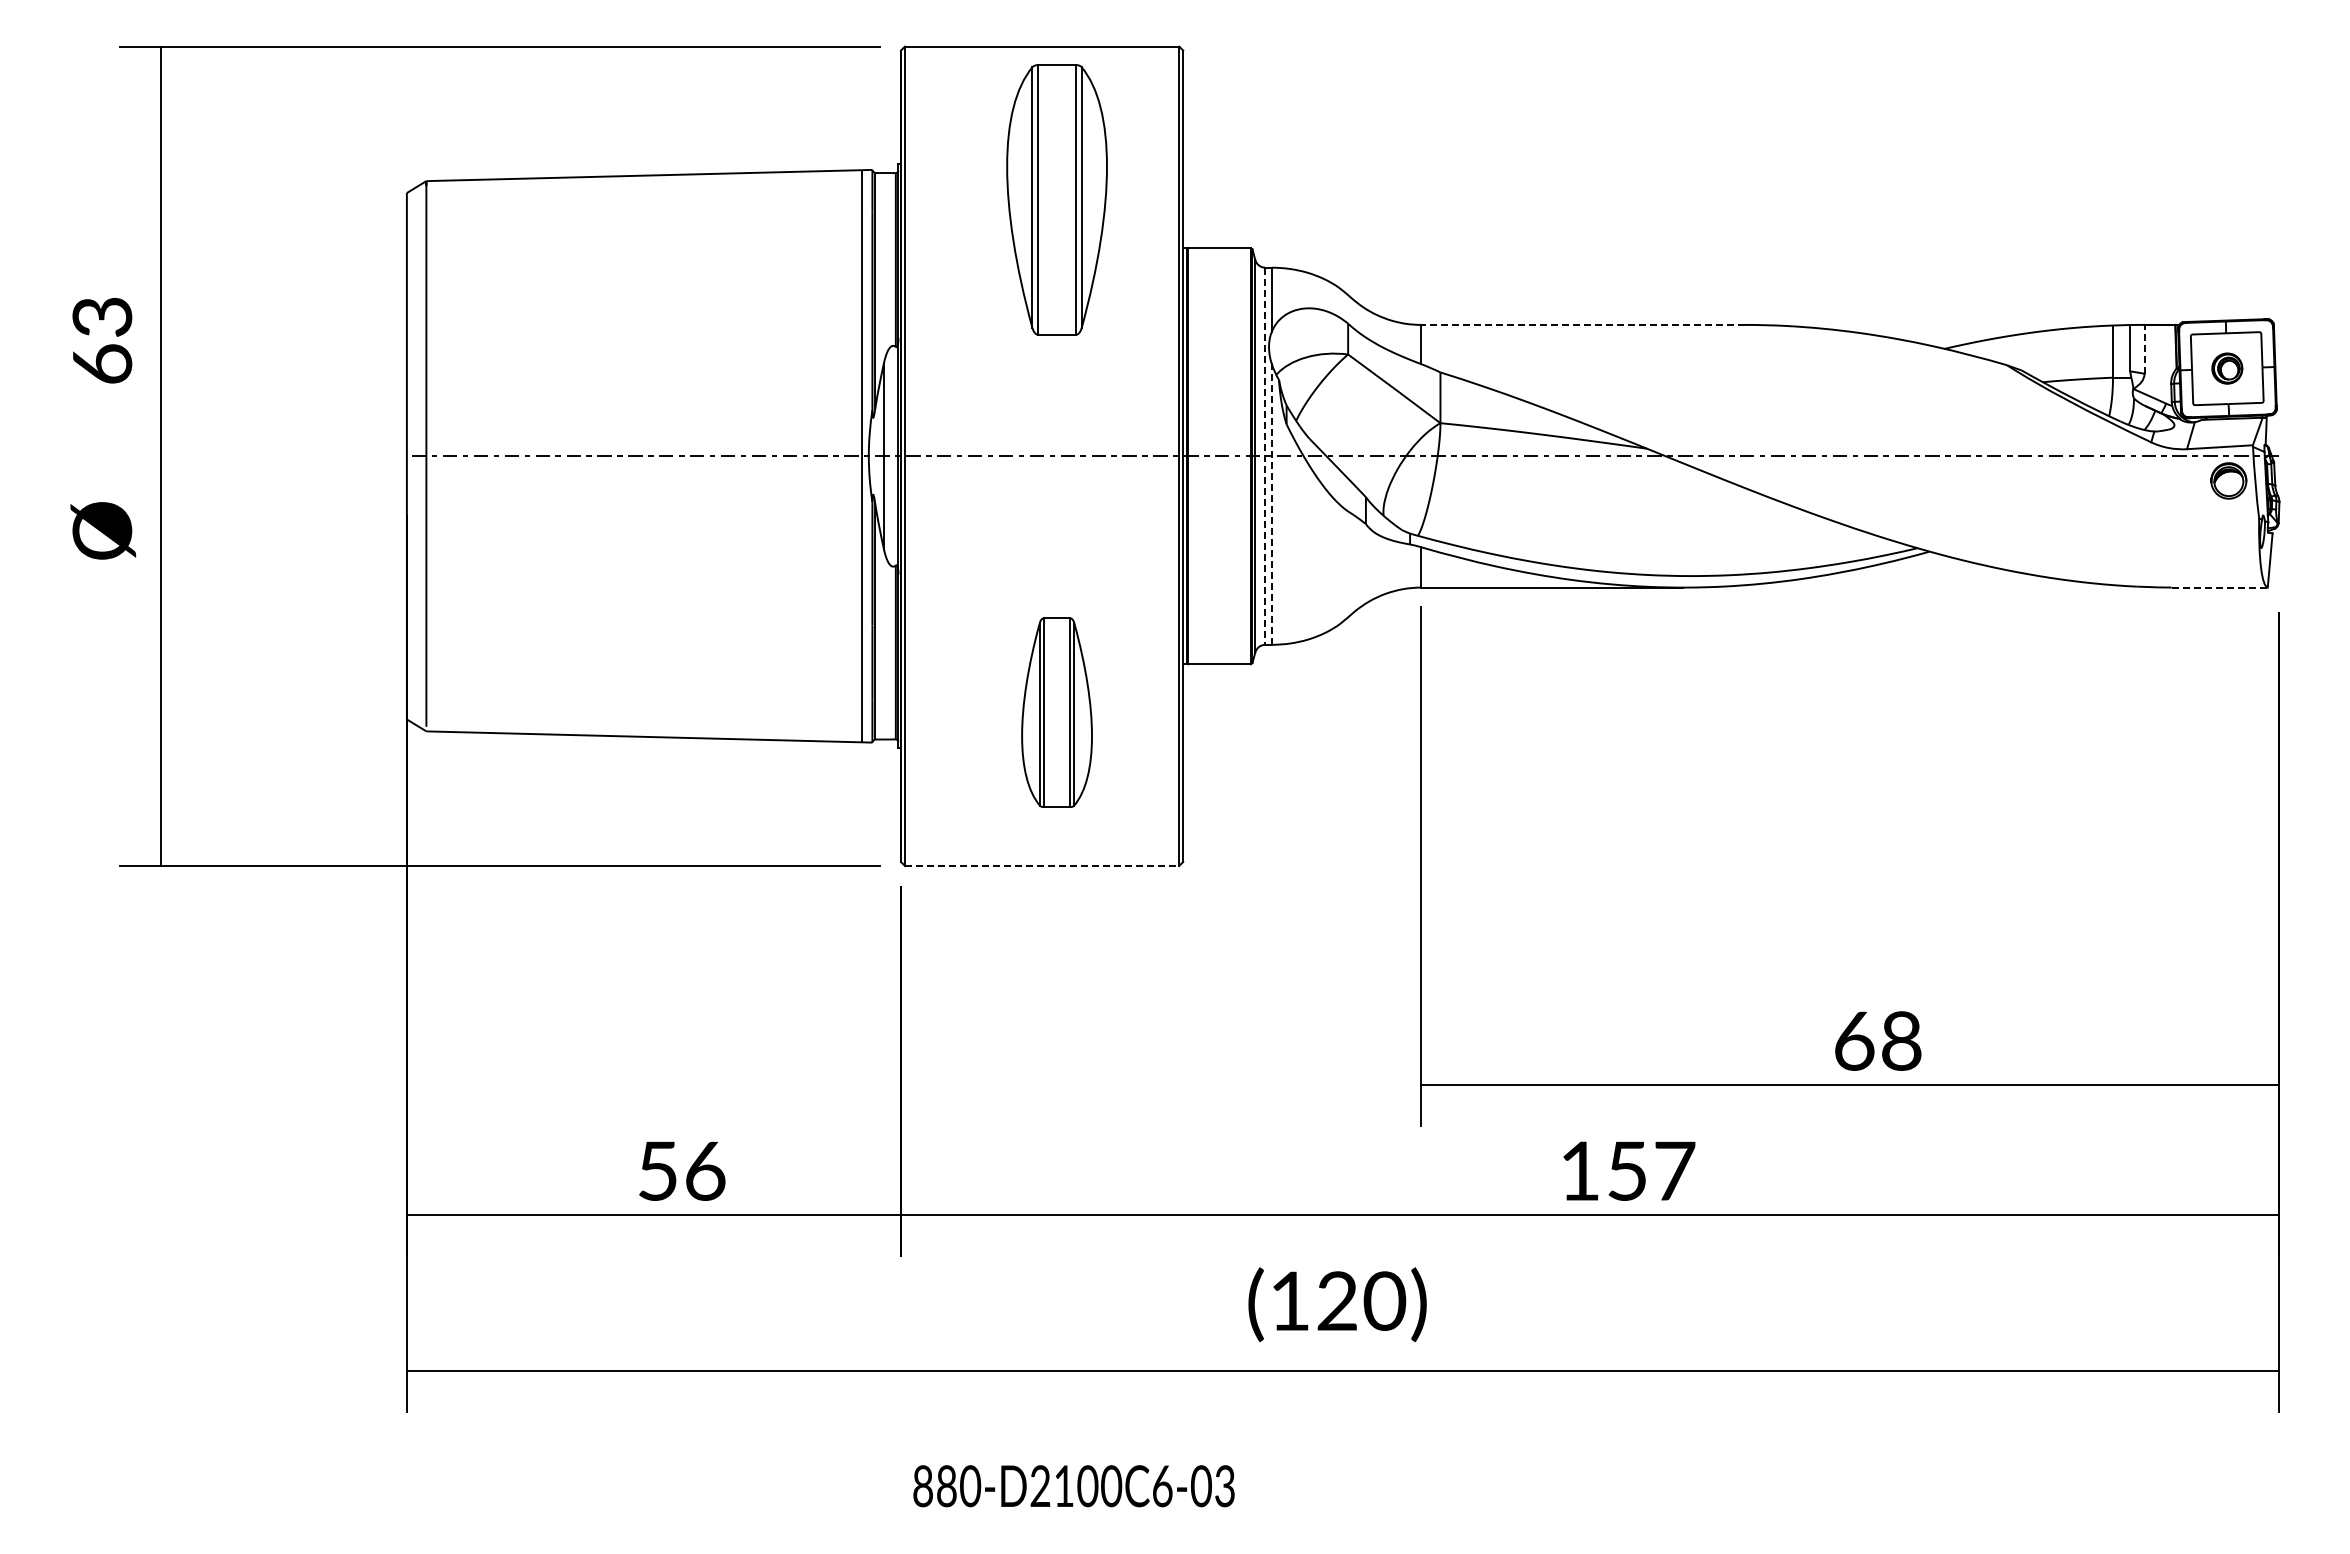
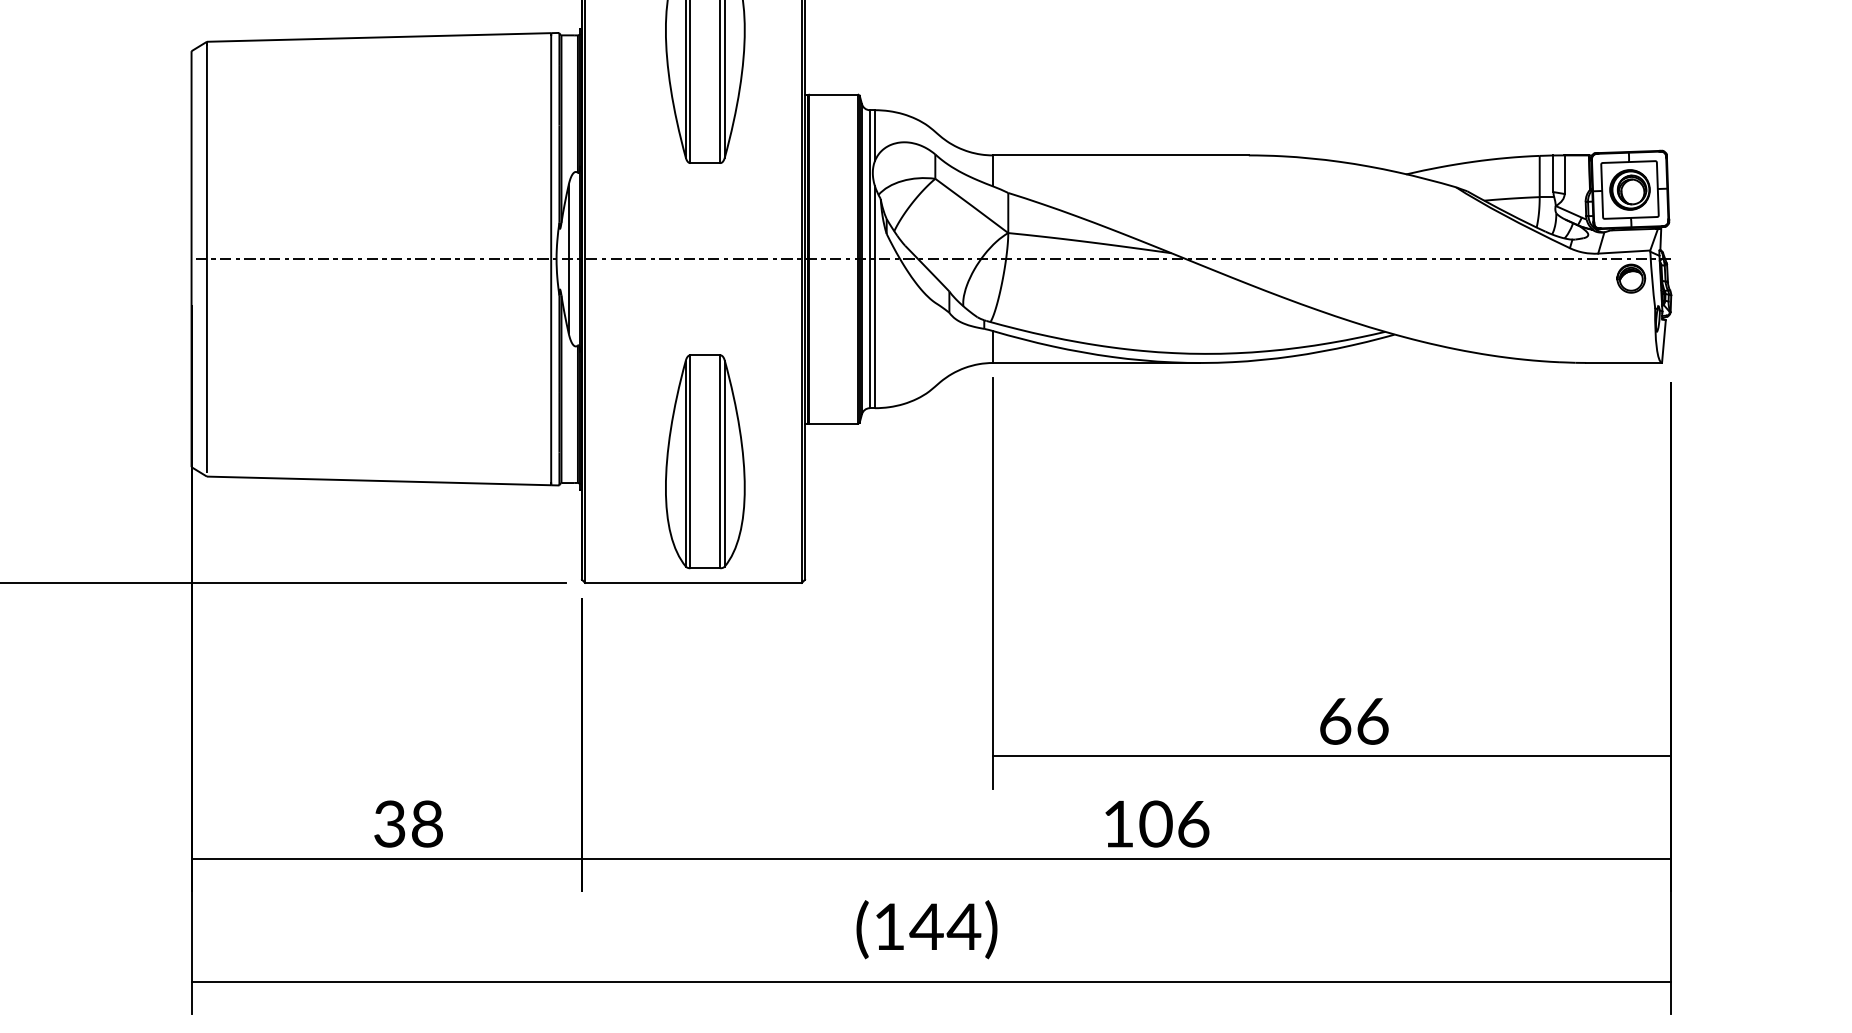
line: (1583, 324) -> (1121, 155), dashed -> solid
line: (2144, 348) -> (1564, 174), dashed -> solid
part: (2227, 368) -> (1630, 189), size x1.67
line: (1265, 456) -> (870, 259), dashed -> solid
line: (1271, 504) -> (874, 297), dashed -> solid
line: (2220, 587) -> (1624, 362), dashed -> solid
part: (1056, 712) -> (704, 461), size x1.43
line: (1042, 865) -> (693, 582), dashed -> solid
text: (1901, 1040) -> (1372, 720), 68 -> 66
text: (681, 1170) -> (408, 823), 56 -> 38
text: (1650, 1170) -> (1174, 823), 157 -> 106
text: (1360, 1300) -> (945, 926), (120) -> (144)

